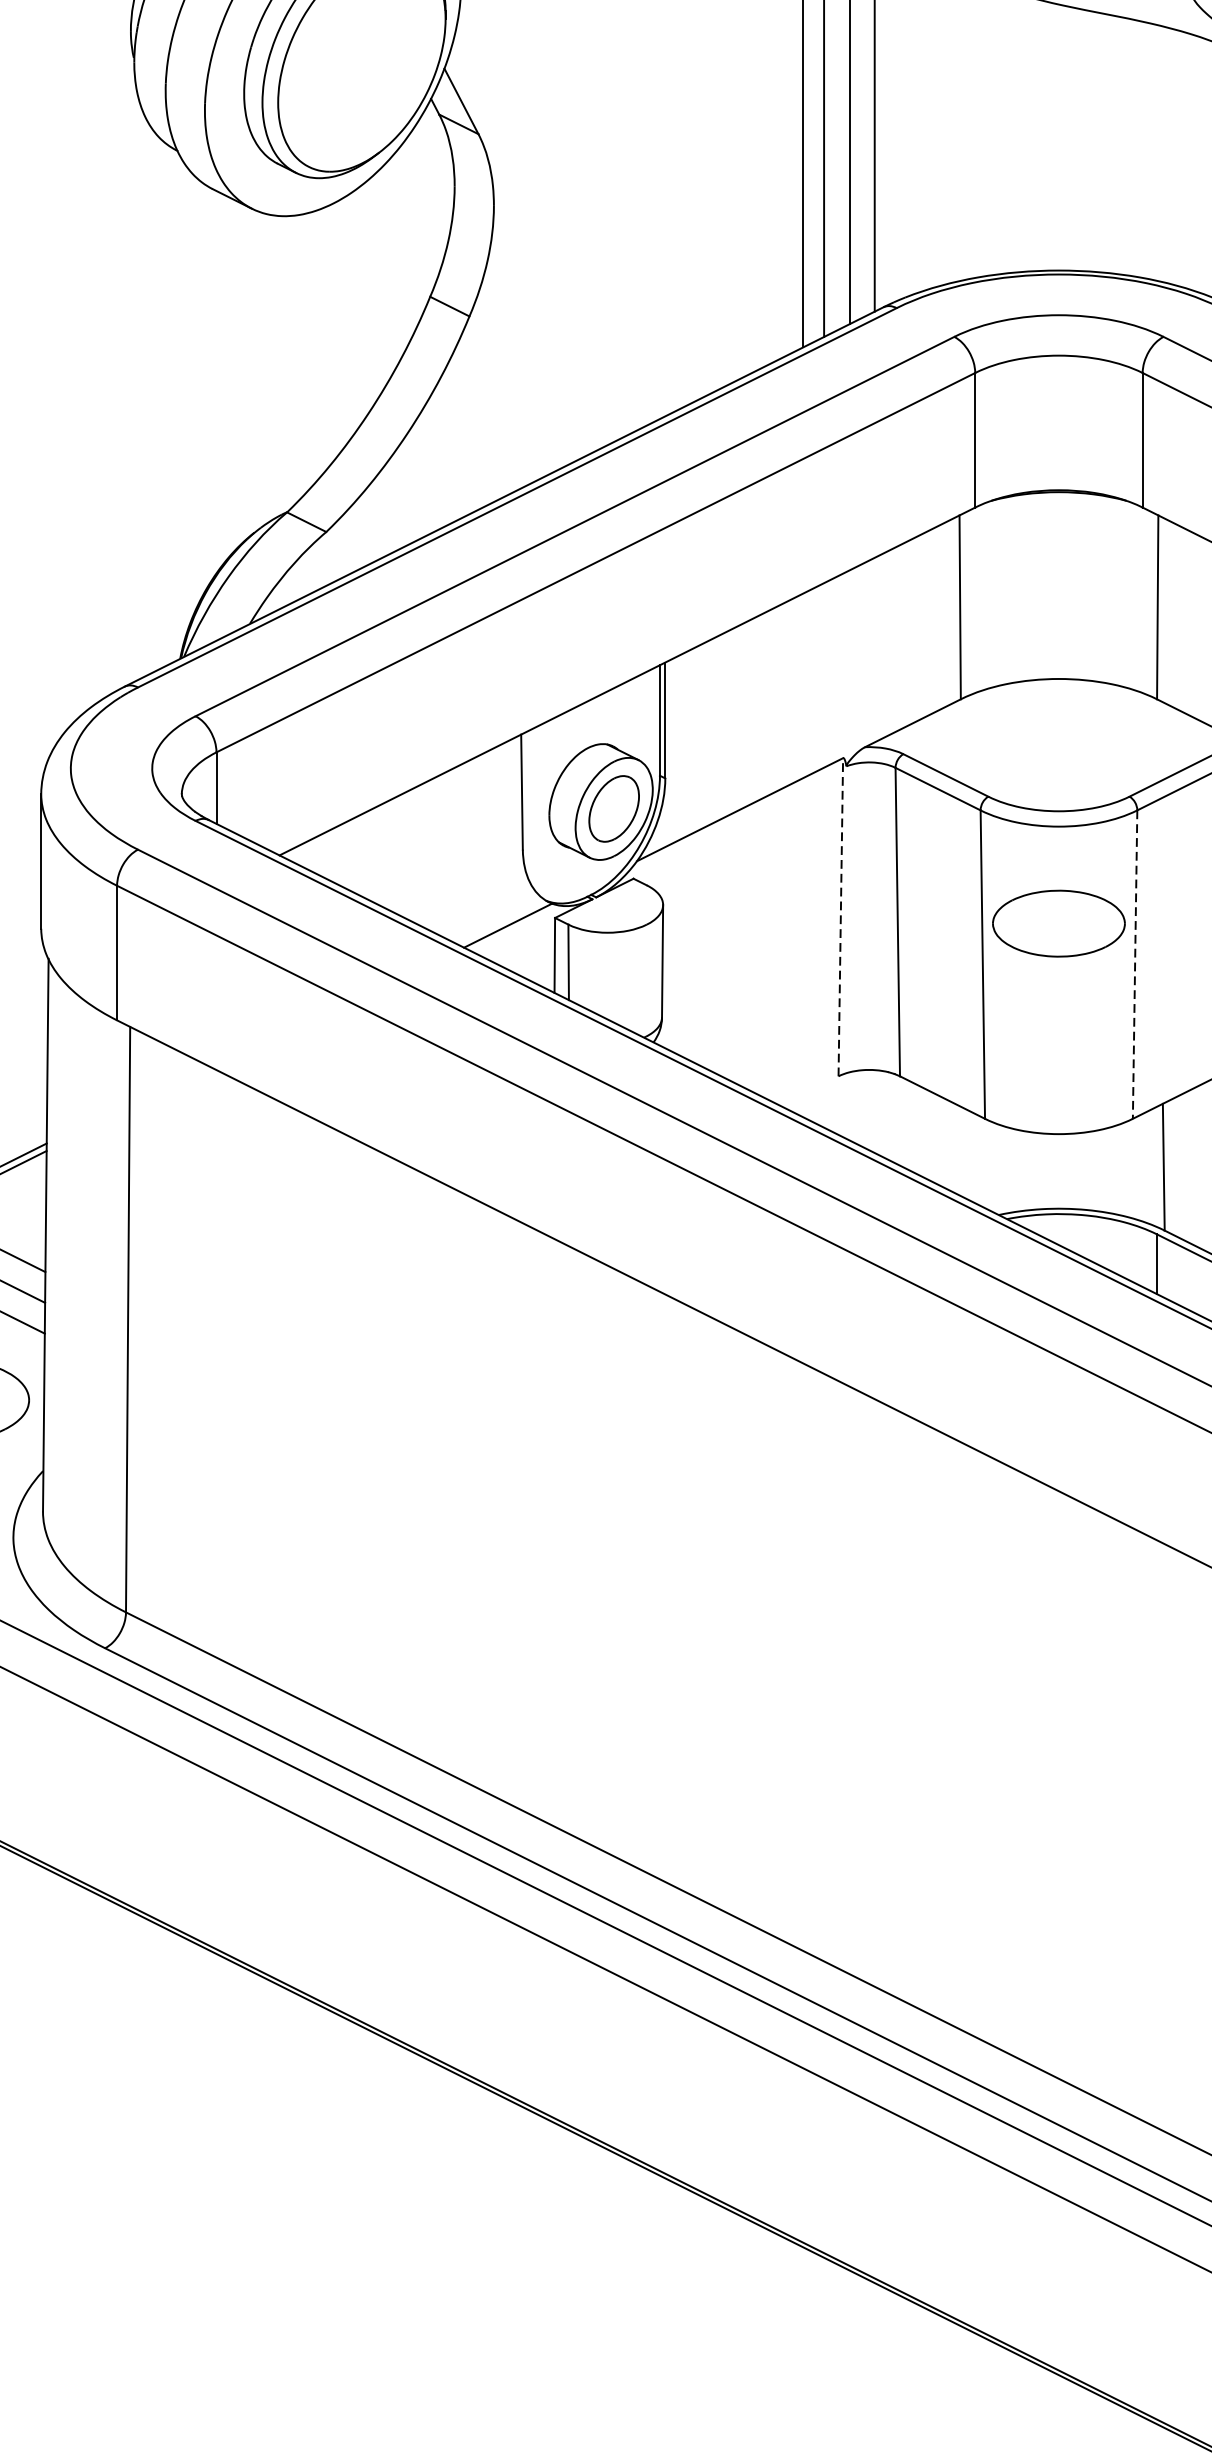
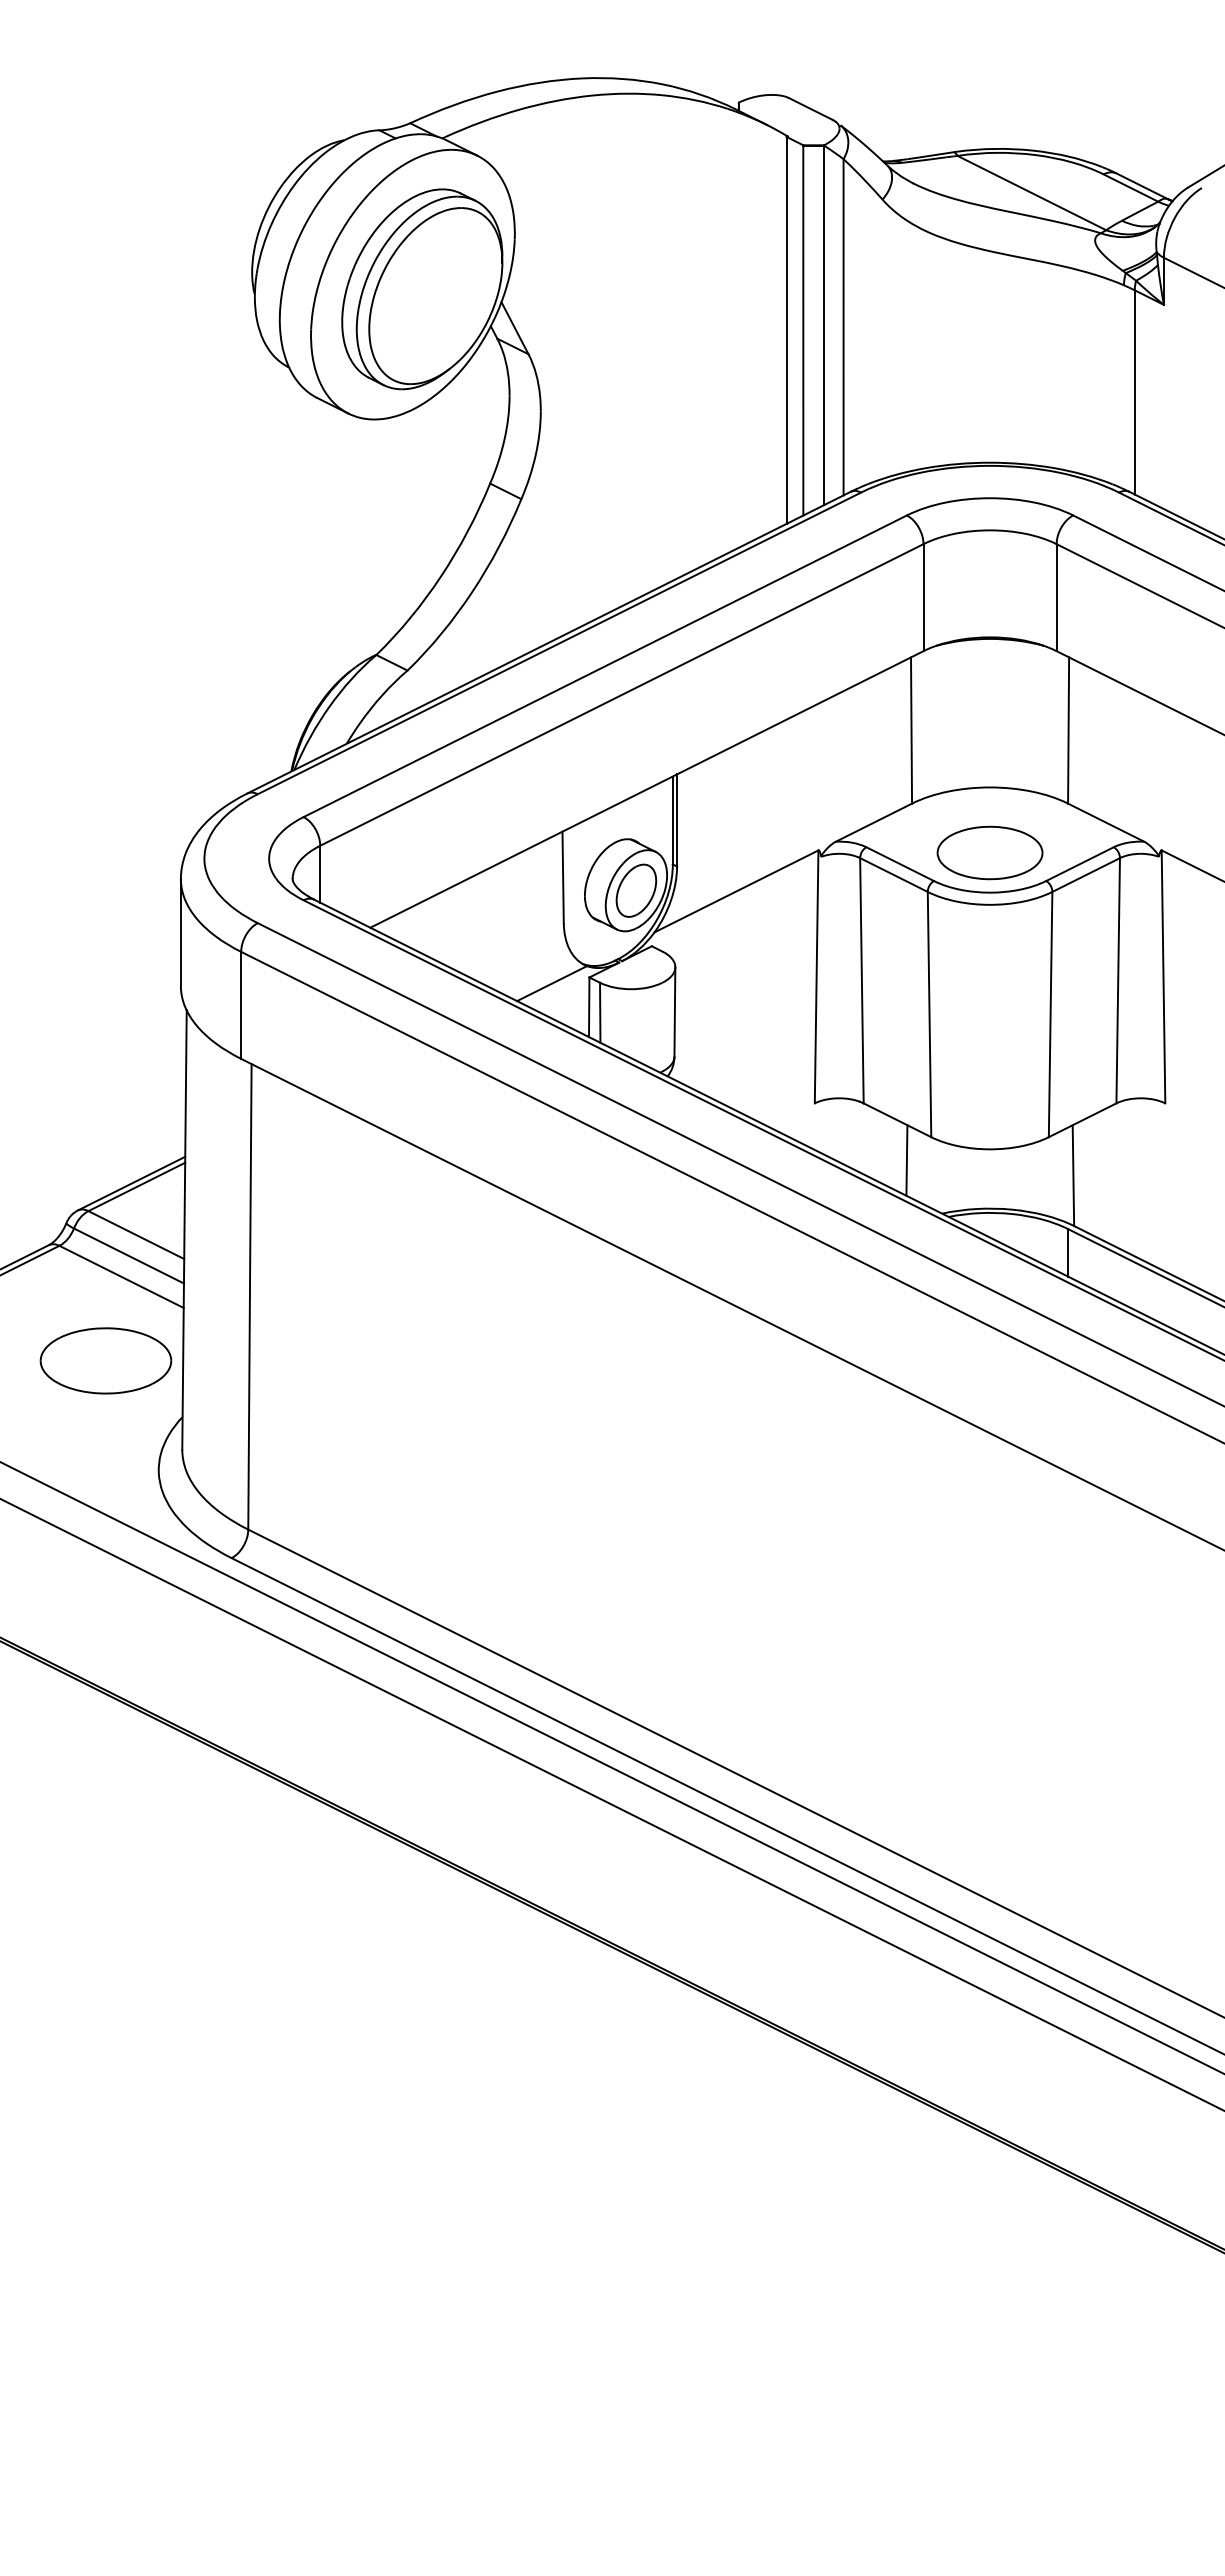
line: (840, 916) -> (816, 976), dashed -> solid
part: (1058, 923) -> (989, 852), moved
line: (1134, 964) -> (1050, 1014), dashed -> solid
line: (953, 1148) -> (906, 1160), added

